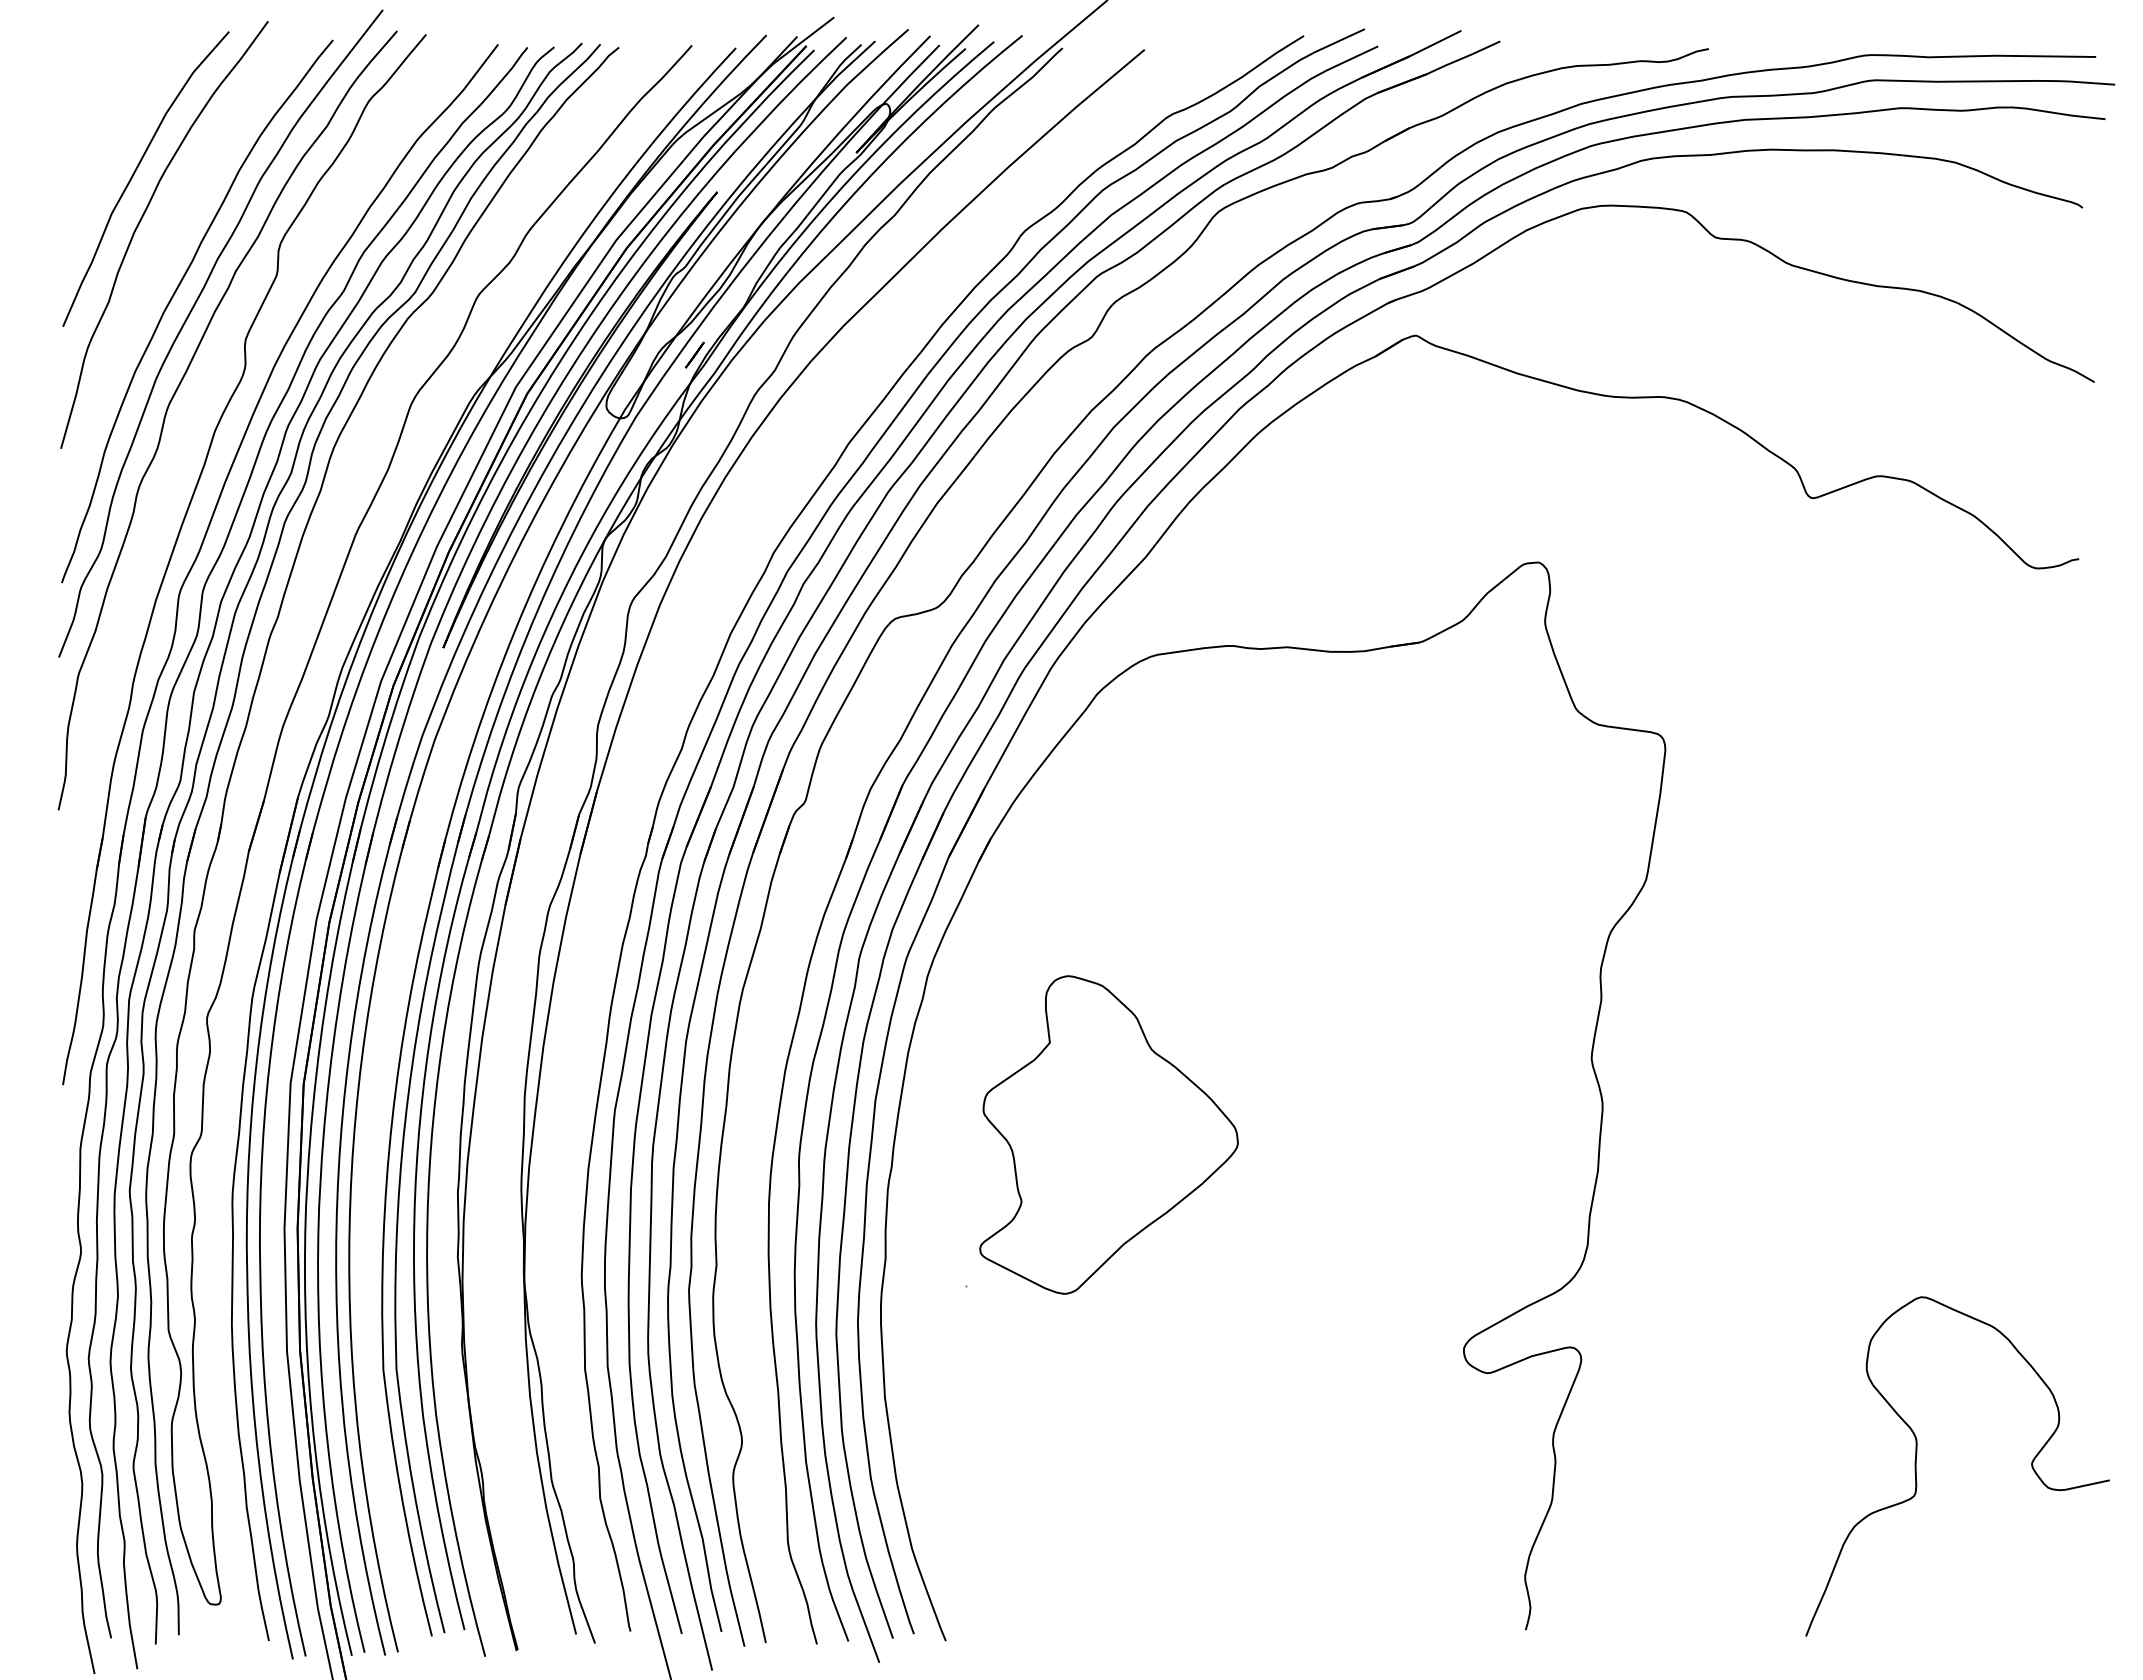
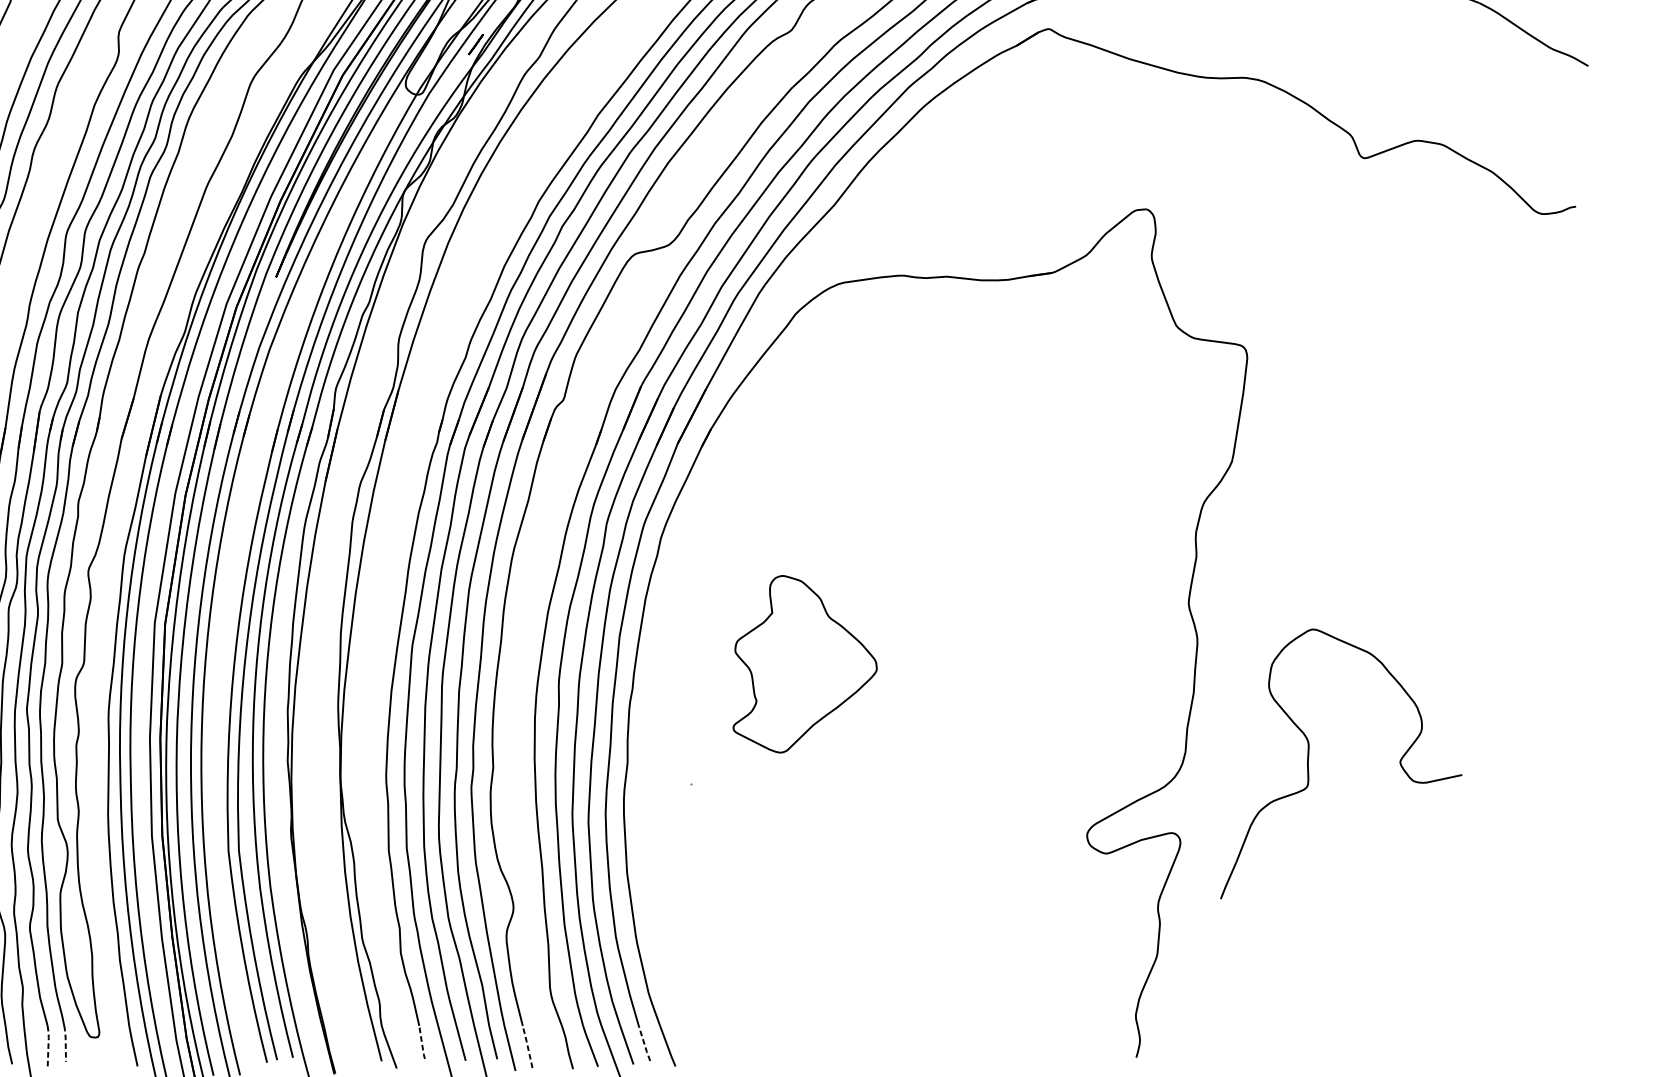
part: (1108, 1134) -> (804, 663), size x0.7
part: (1916, 1466) -> (1308, 764), moved
line: (178, 1611) -> (65, 1042), solid -> dashed
line: (626, 1611) -> (421, 1042), solid -> dashed
line: (906, 1612) -> (644, 1043), solid -> dashed
line: (156, 1615) -> (48, 1046), solid -> dashed
line: (759, 1615) -> (527, 1046), solid -> dashed

